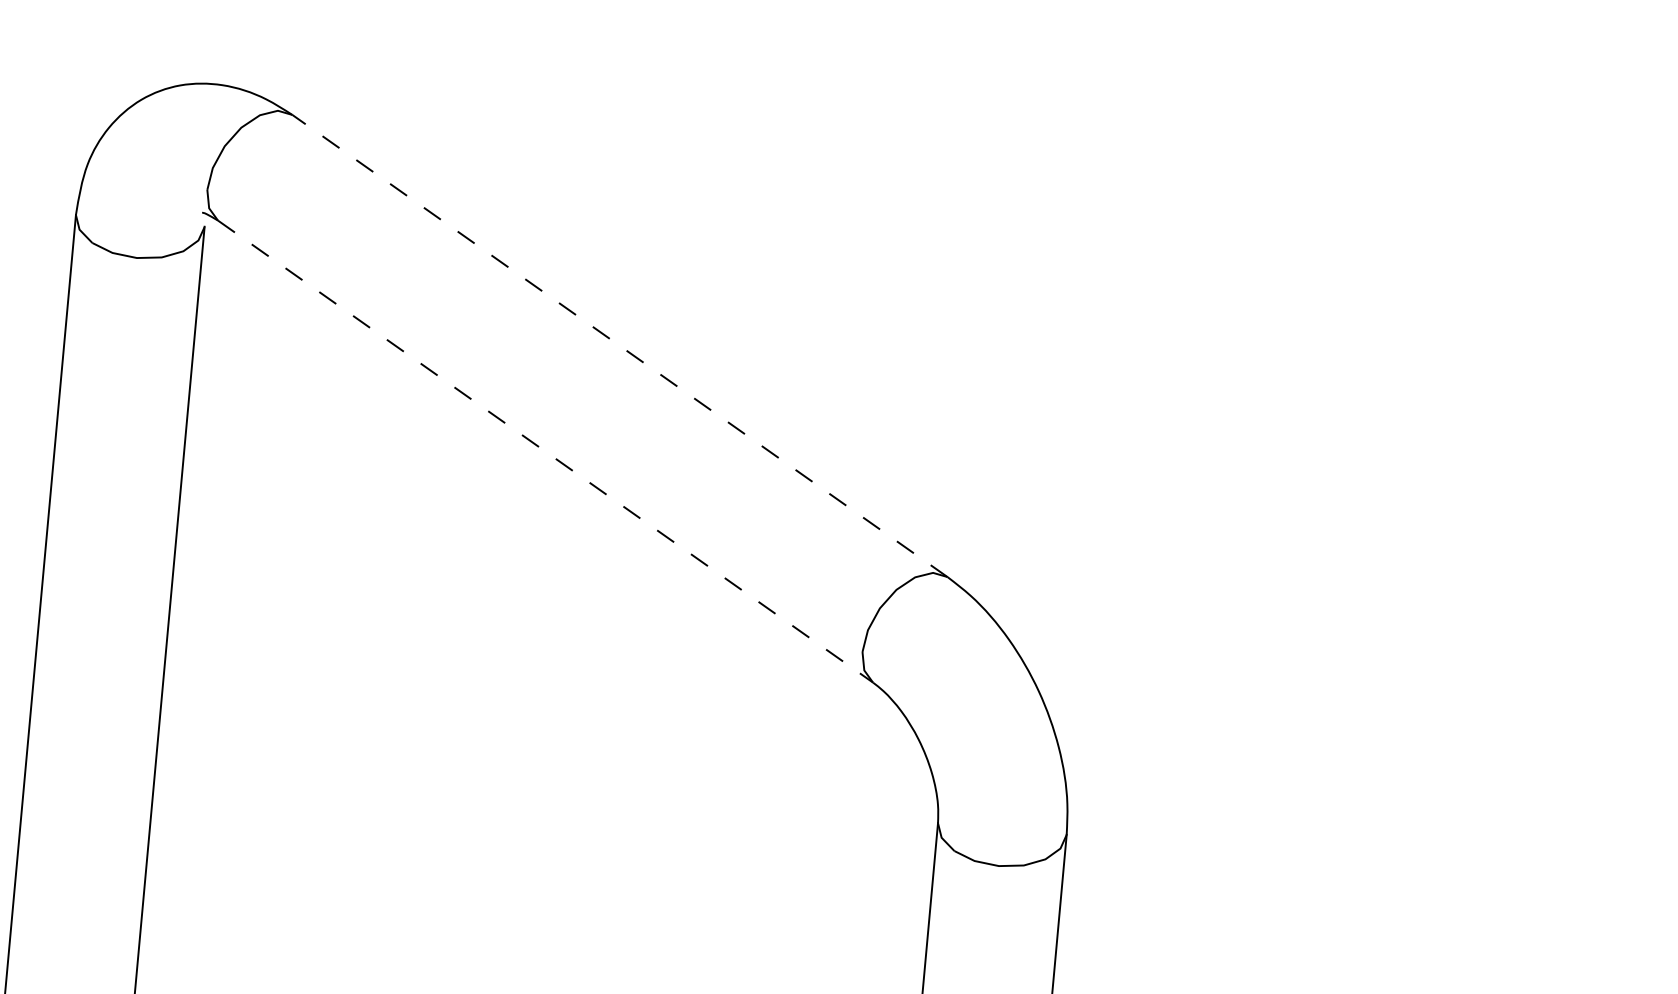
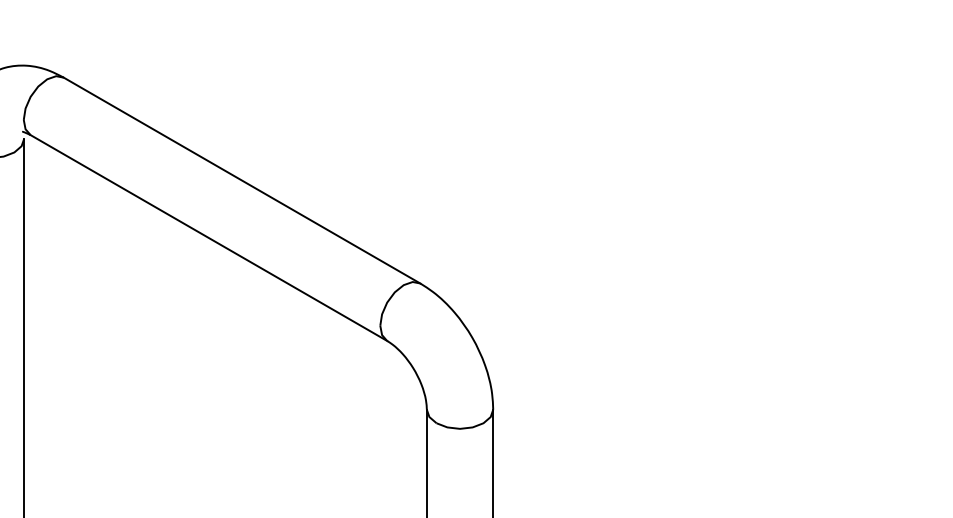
line: (620, 345) -> (242, 180), dashed -> solid
line: (544, 452) -> (208, 238), dashed -> solid

